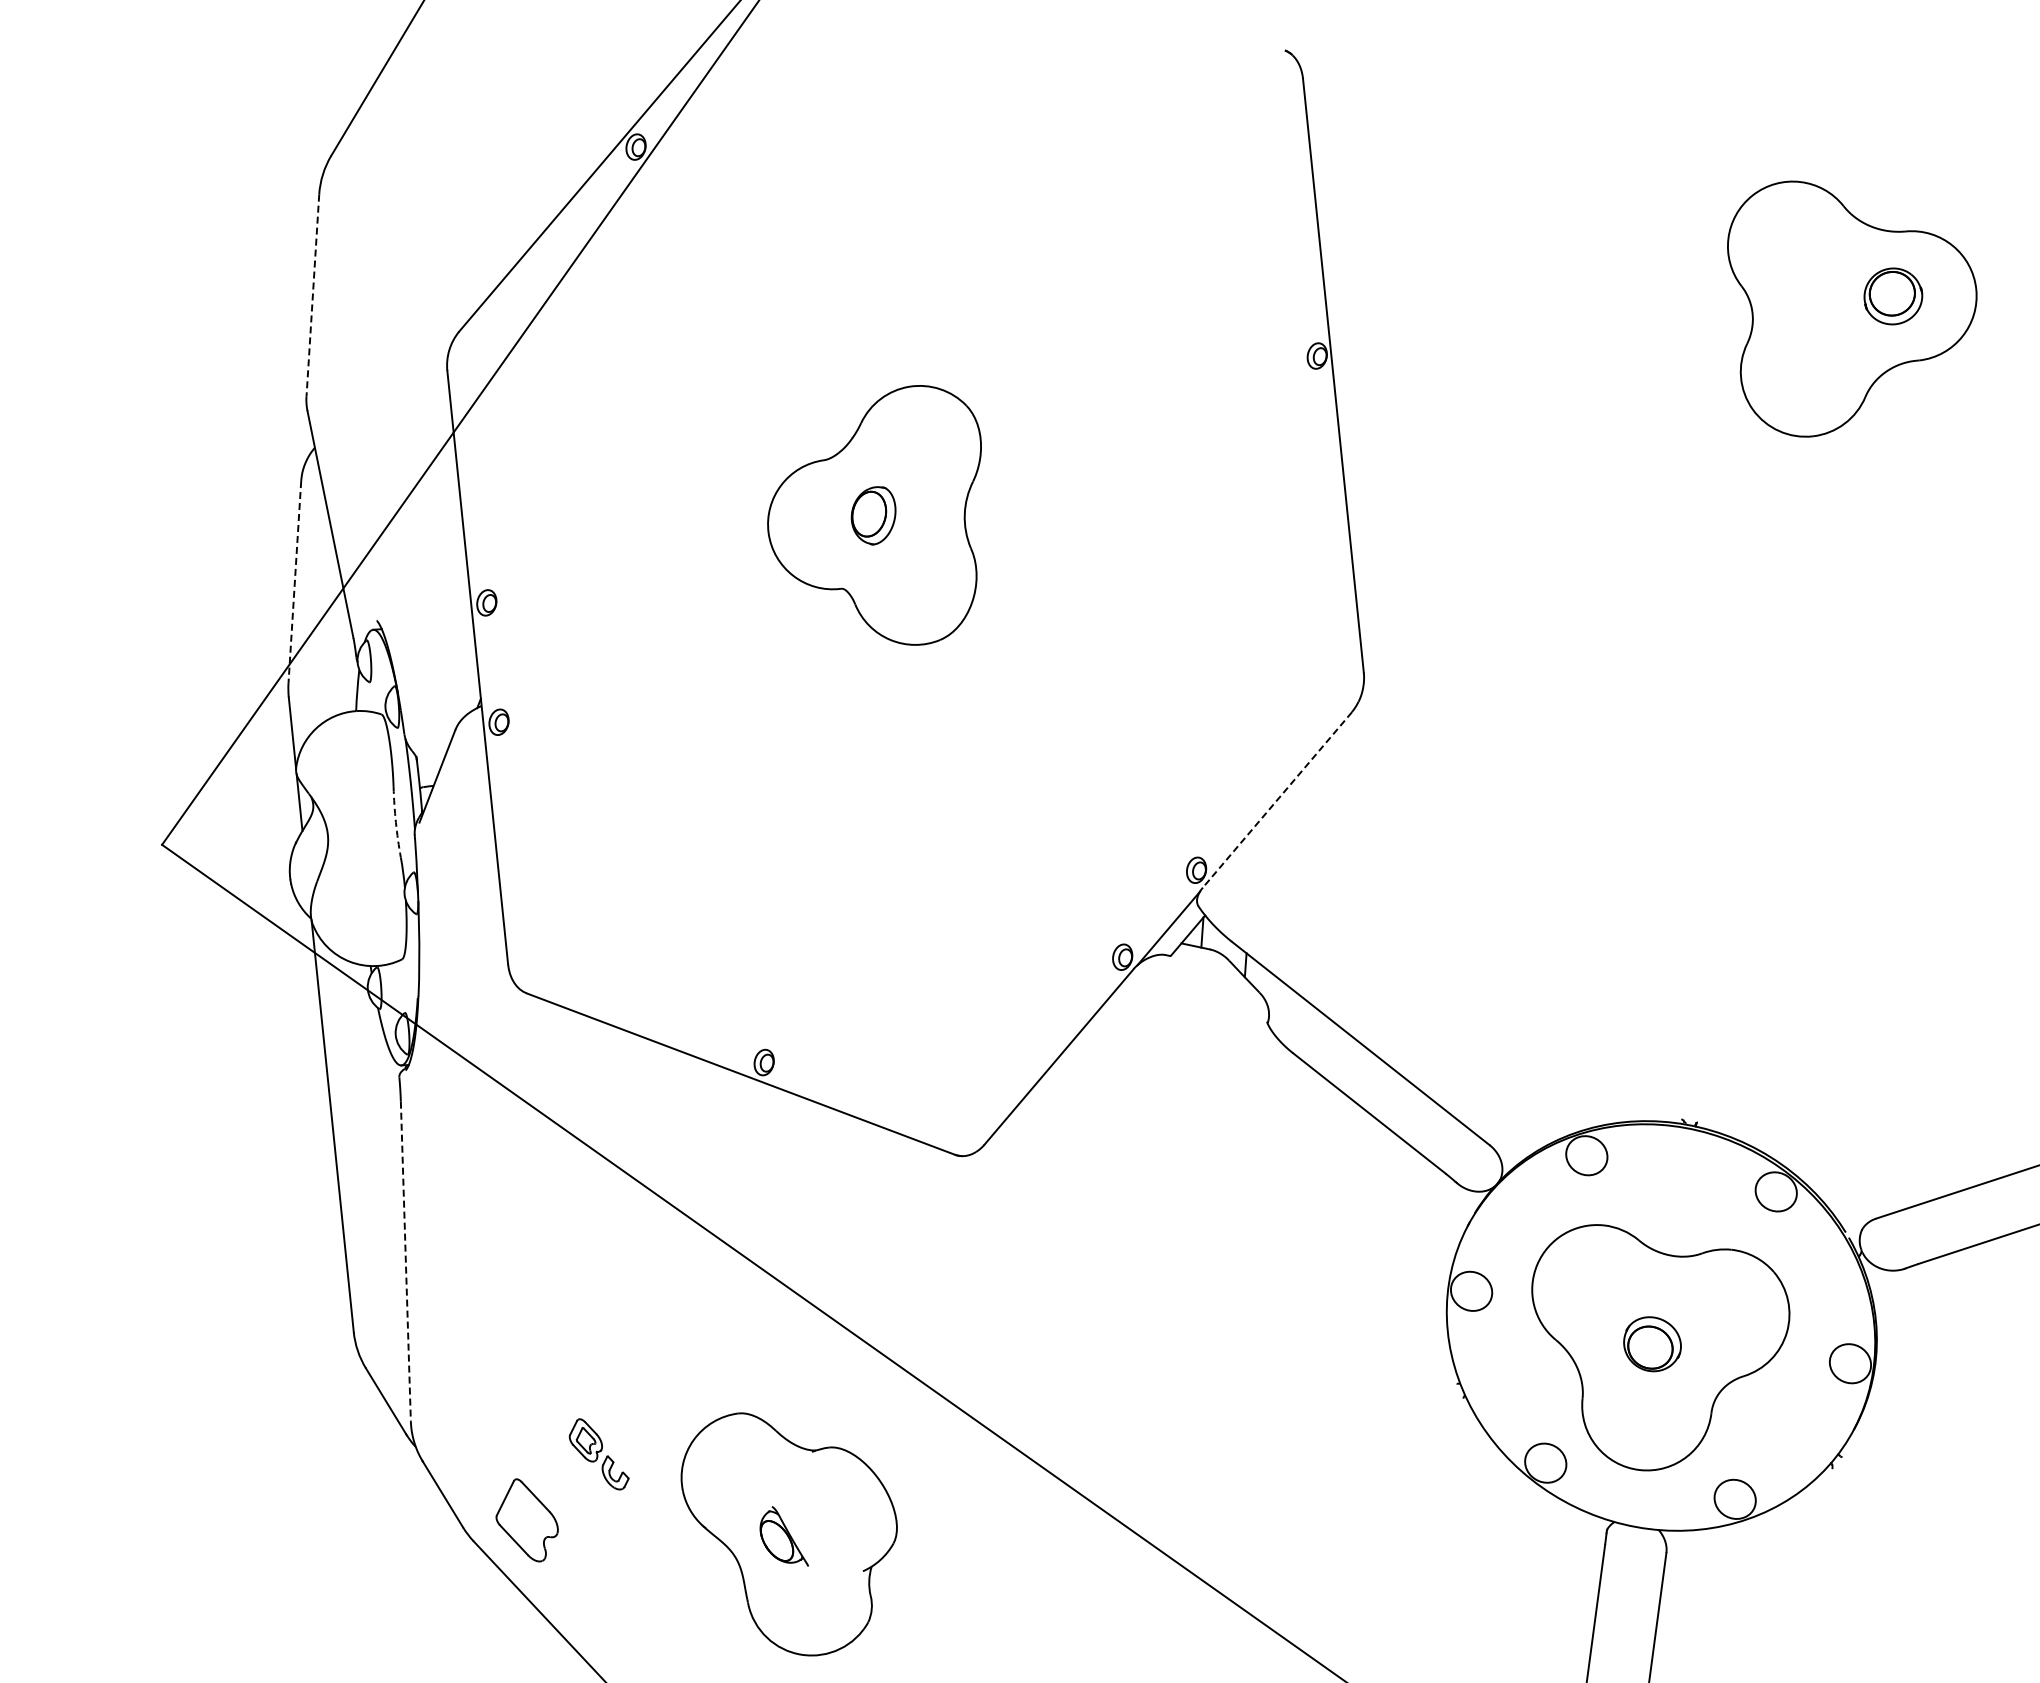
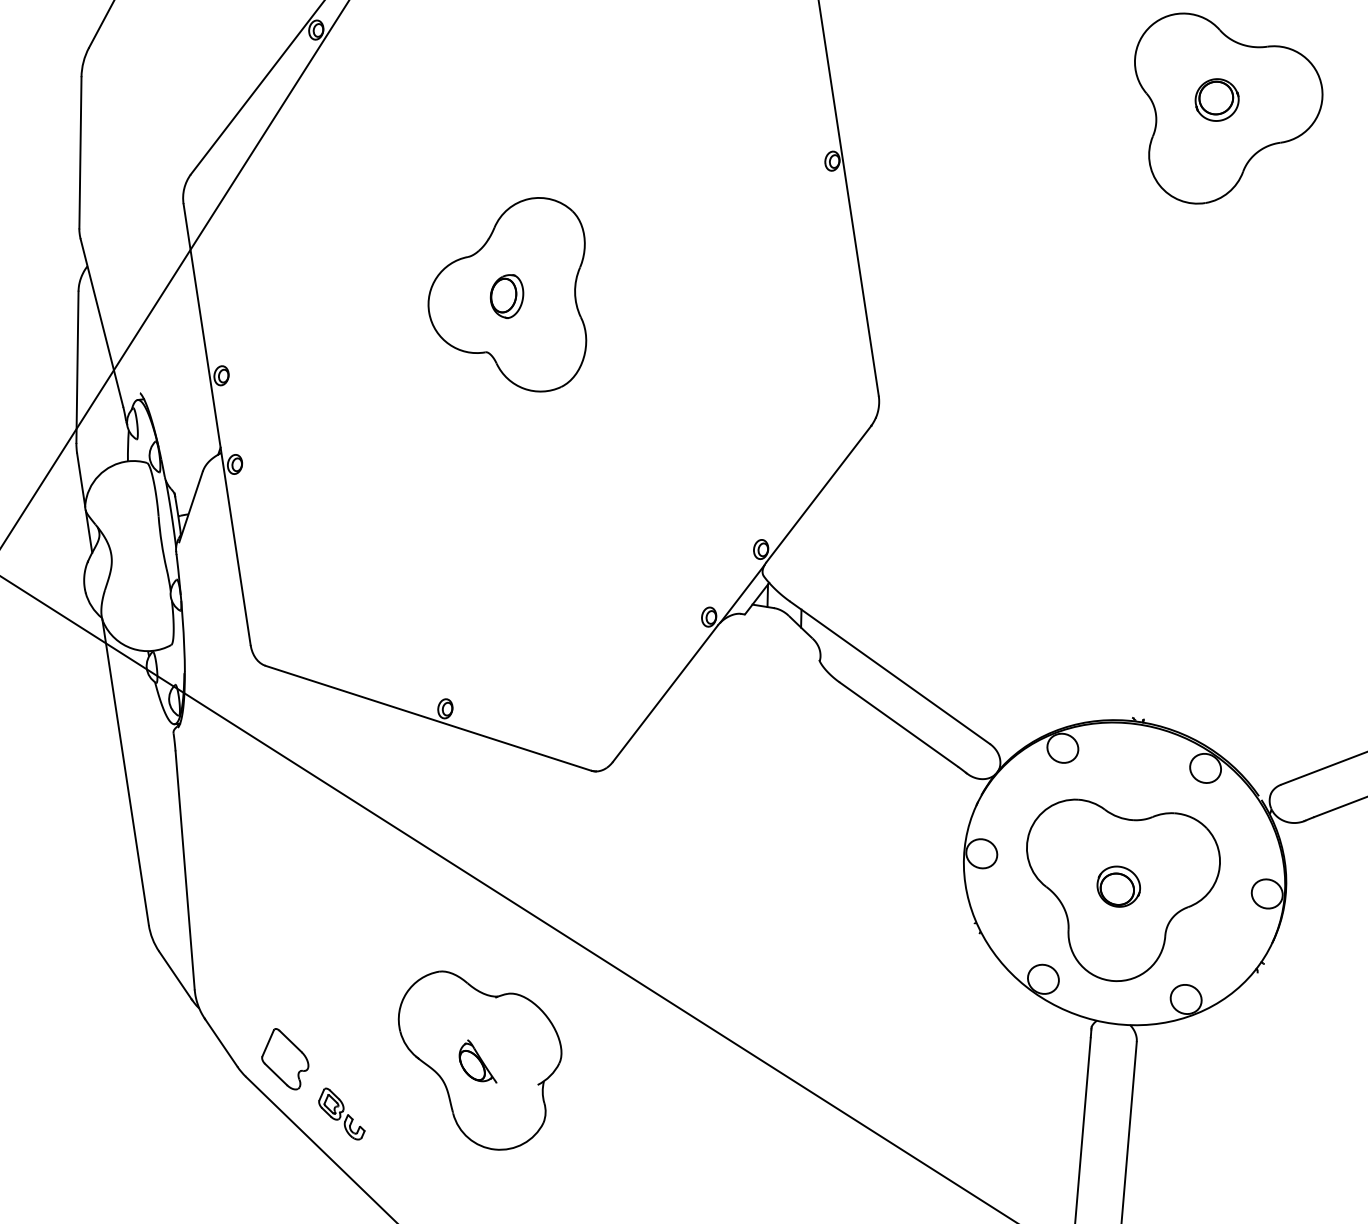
line: (312, 296) -> (80, 153), dashed -> solid
part: (1893, 296) -> (1217, 100), moved
line: (294, 582) -> (77, 367), dashed -> solid
line: (1277, 800) -> (818, 494), dashed -> solid
arc: (395, 822) -> (161, 543), dashed -> solid
line: (405, 1261) -> (184, 870), dashed -> solid
part: (598, 1454) -> (341, 1114), moved

